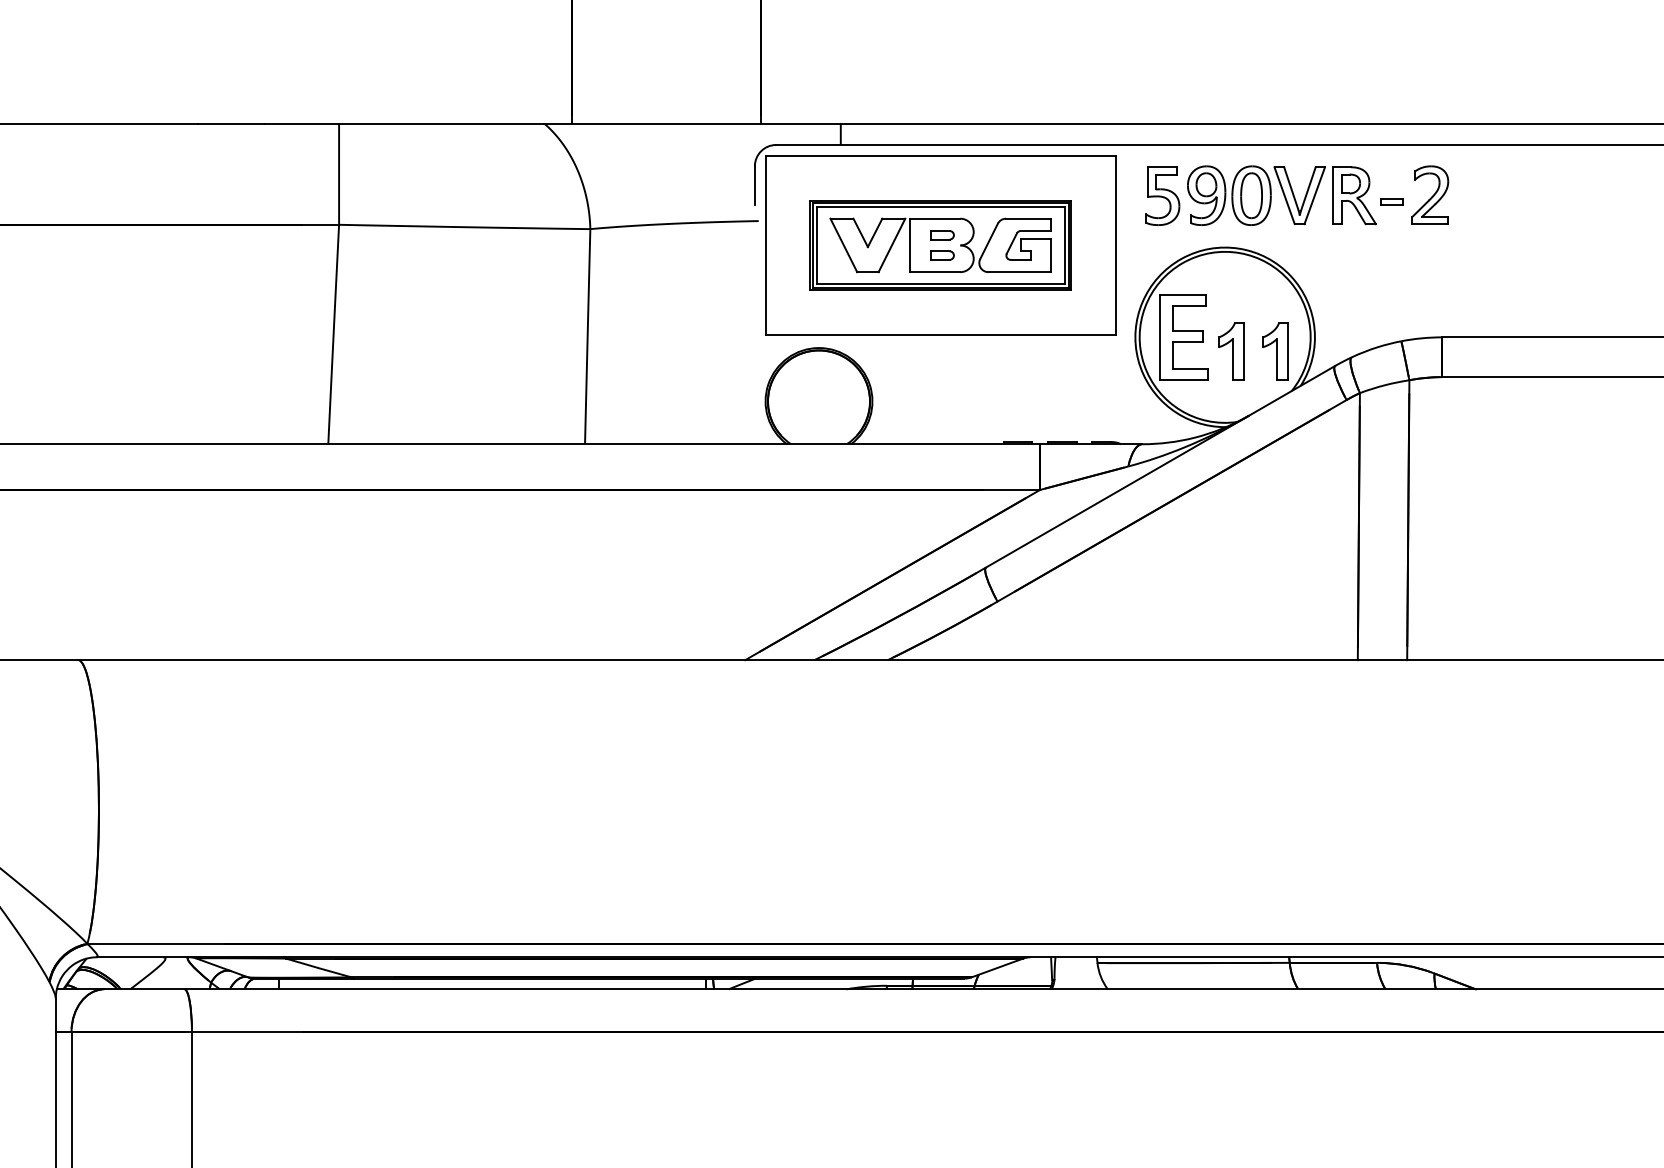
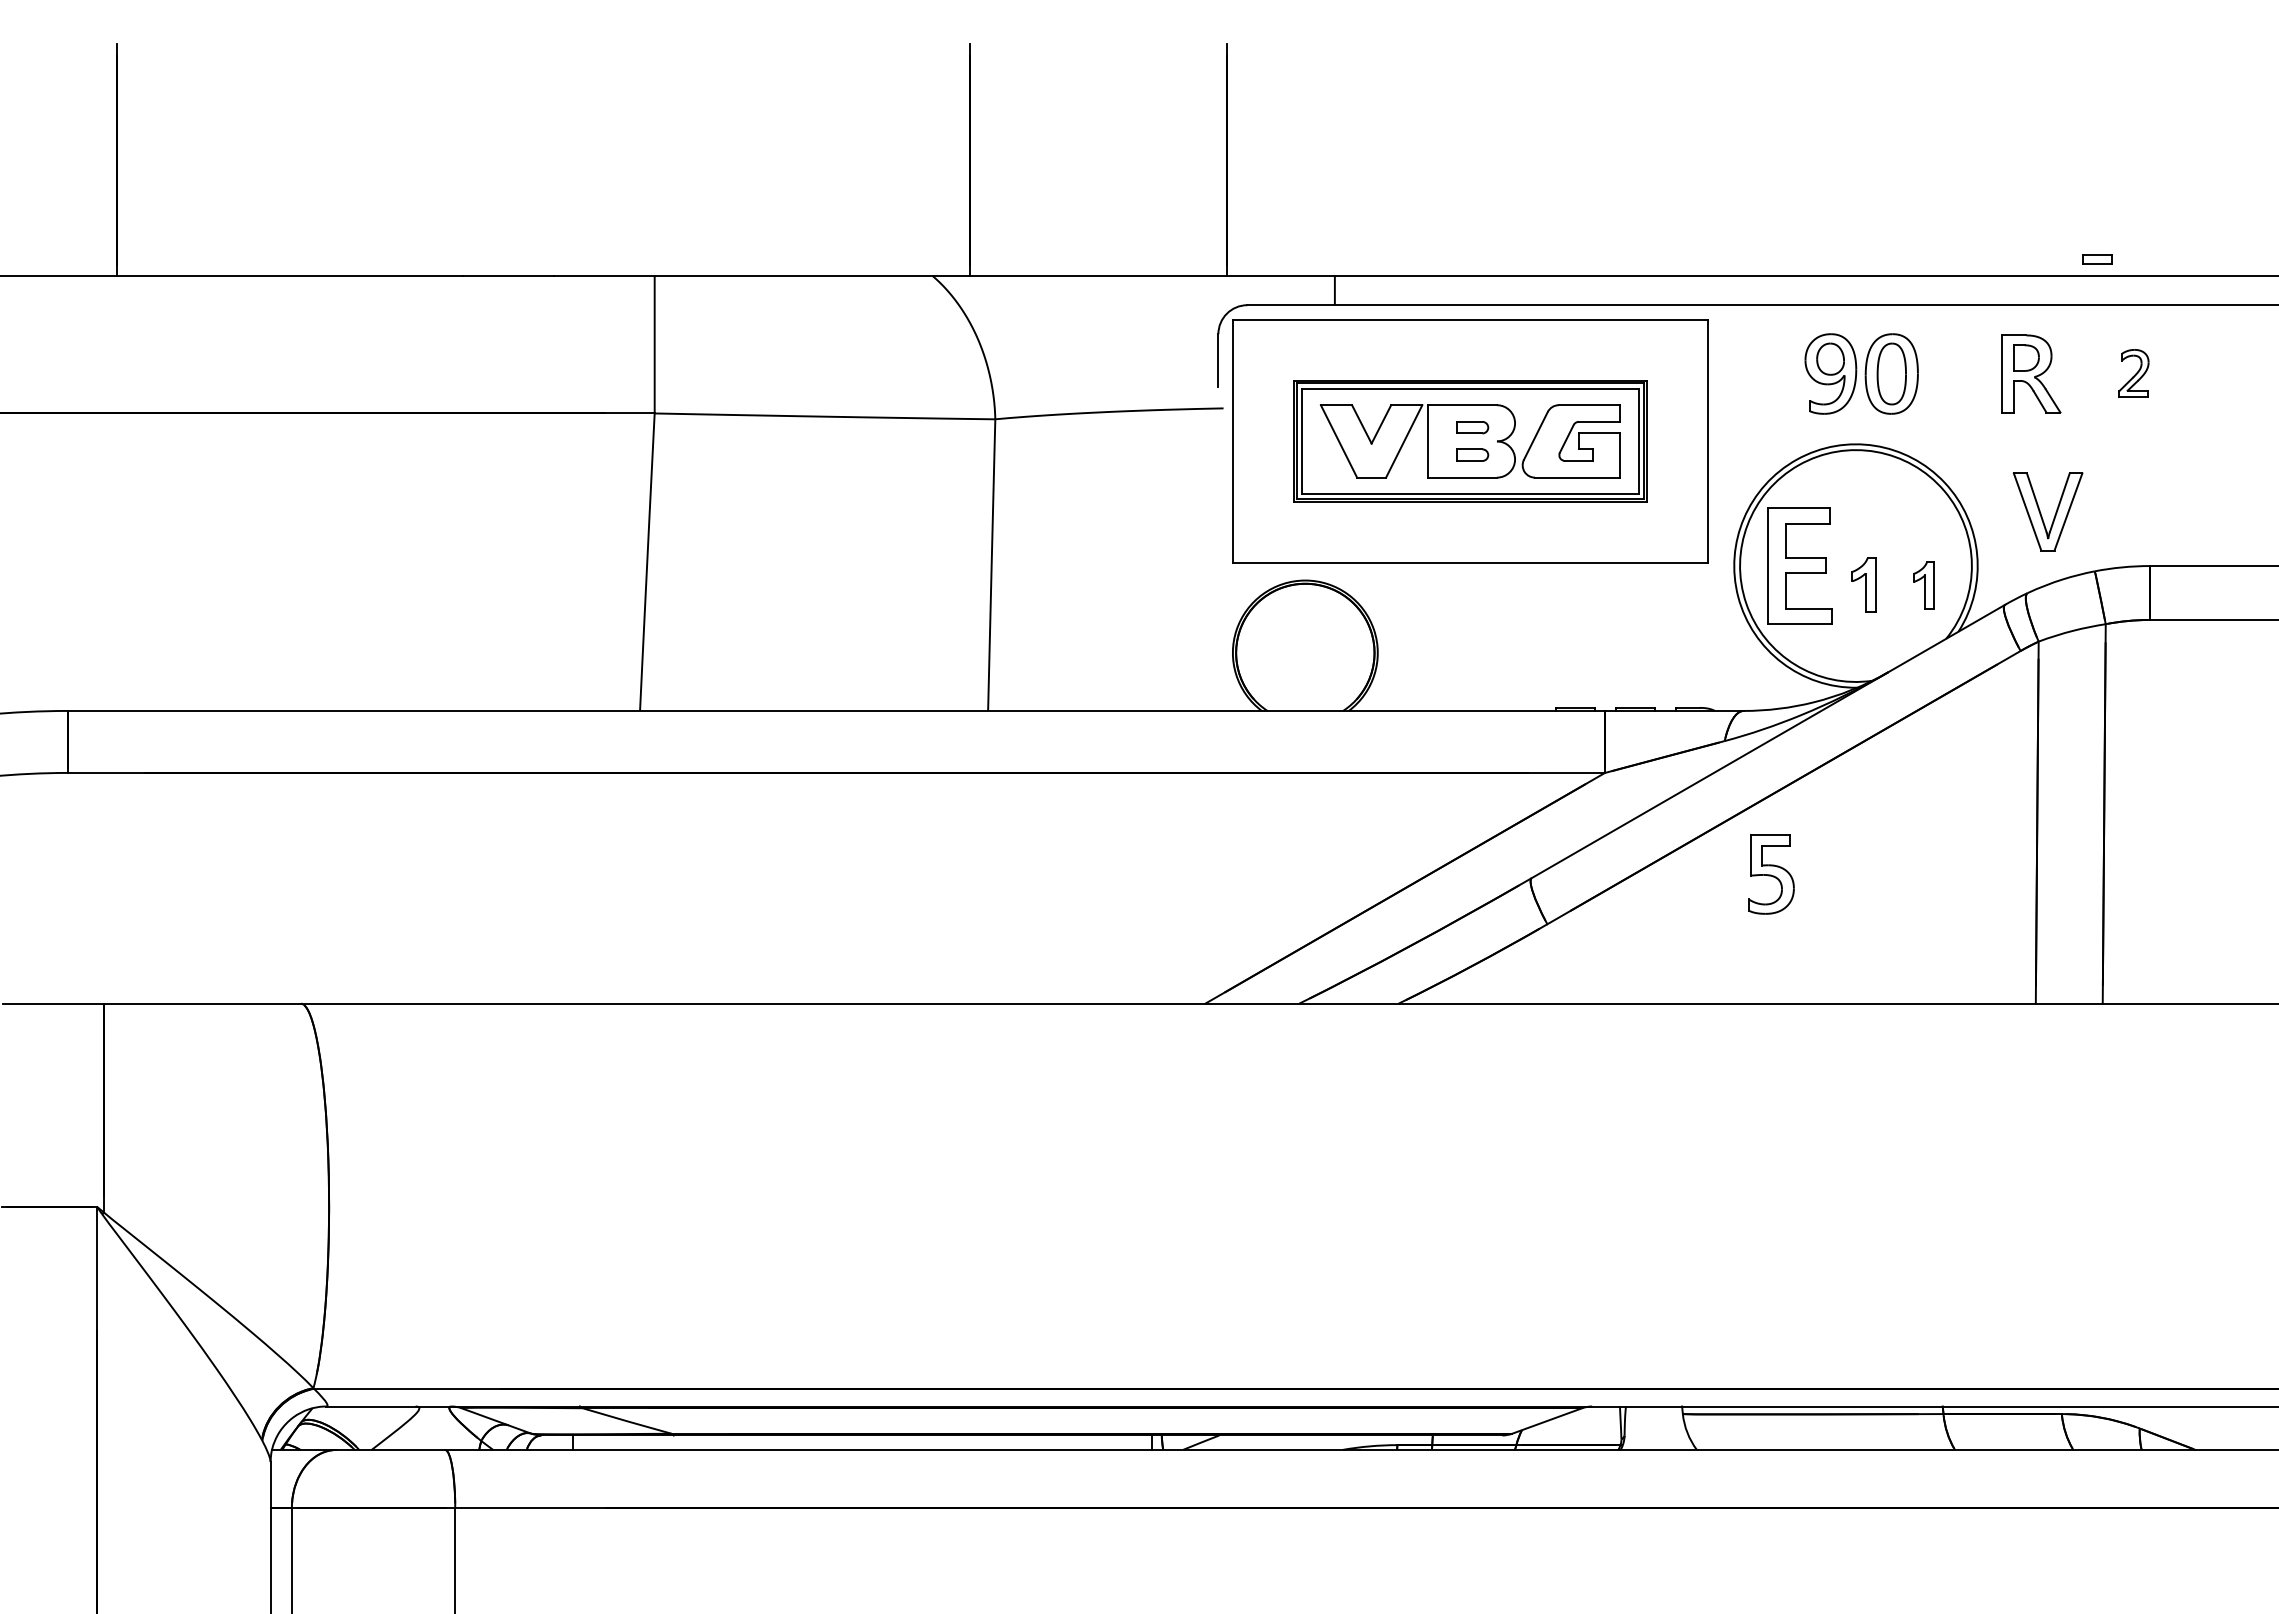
part: (1429, 195) -> (2133, 373), size x0.6
part: (1162, 196) -> (1771, 874), moved
part: (1304, 197) -> (2054, 514), moved
part: (1392, 201) -> (2097, 259), moved
part: (1230, 351) -> (1863, 585), size x0.7
part: (1274, 351) -> (1923, 585), size x0.6

